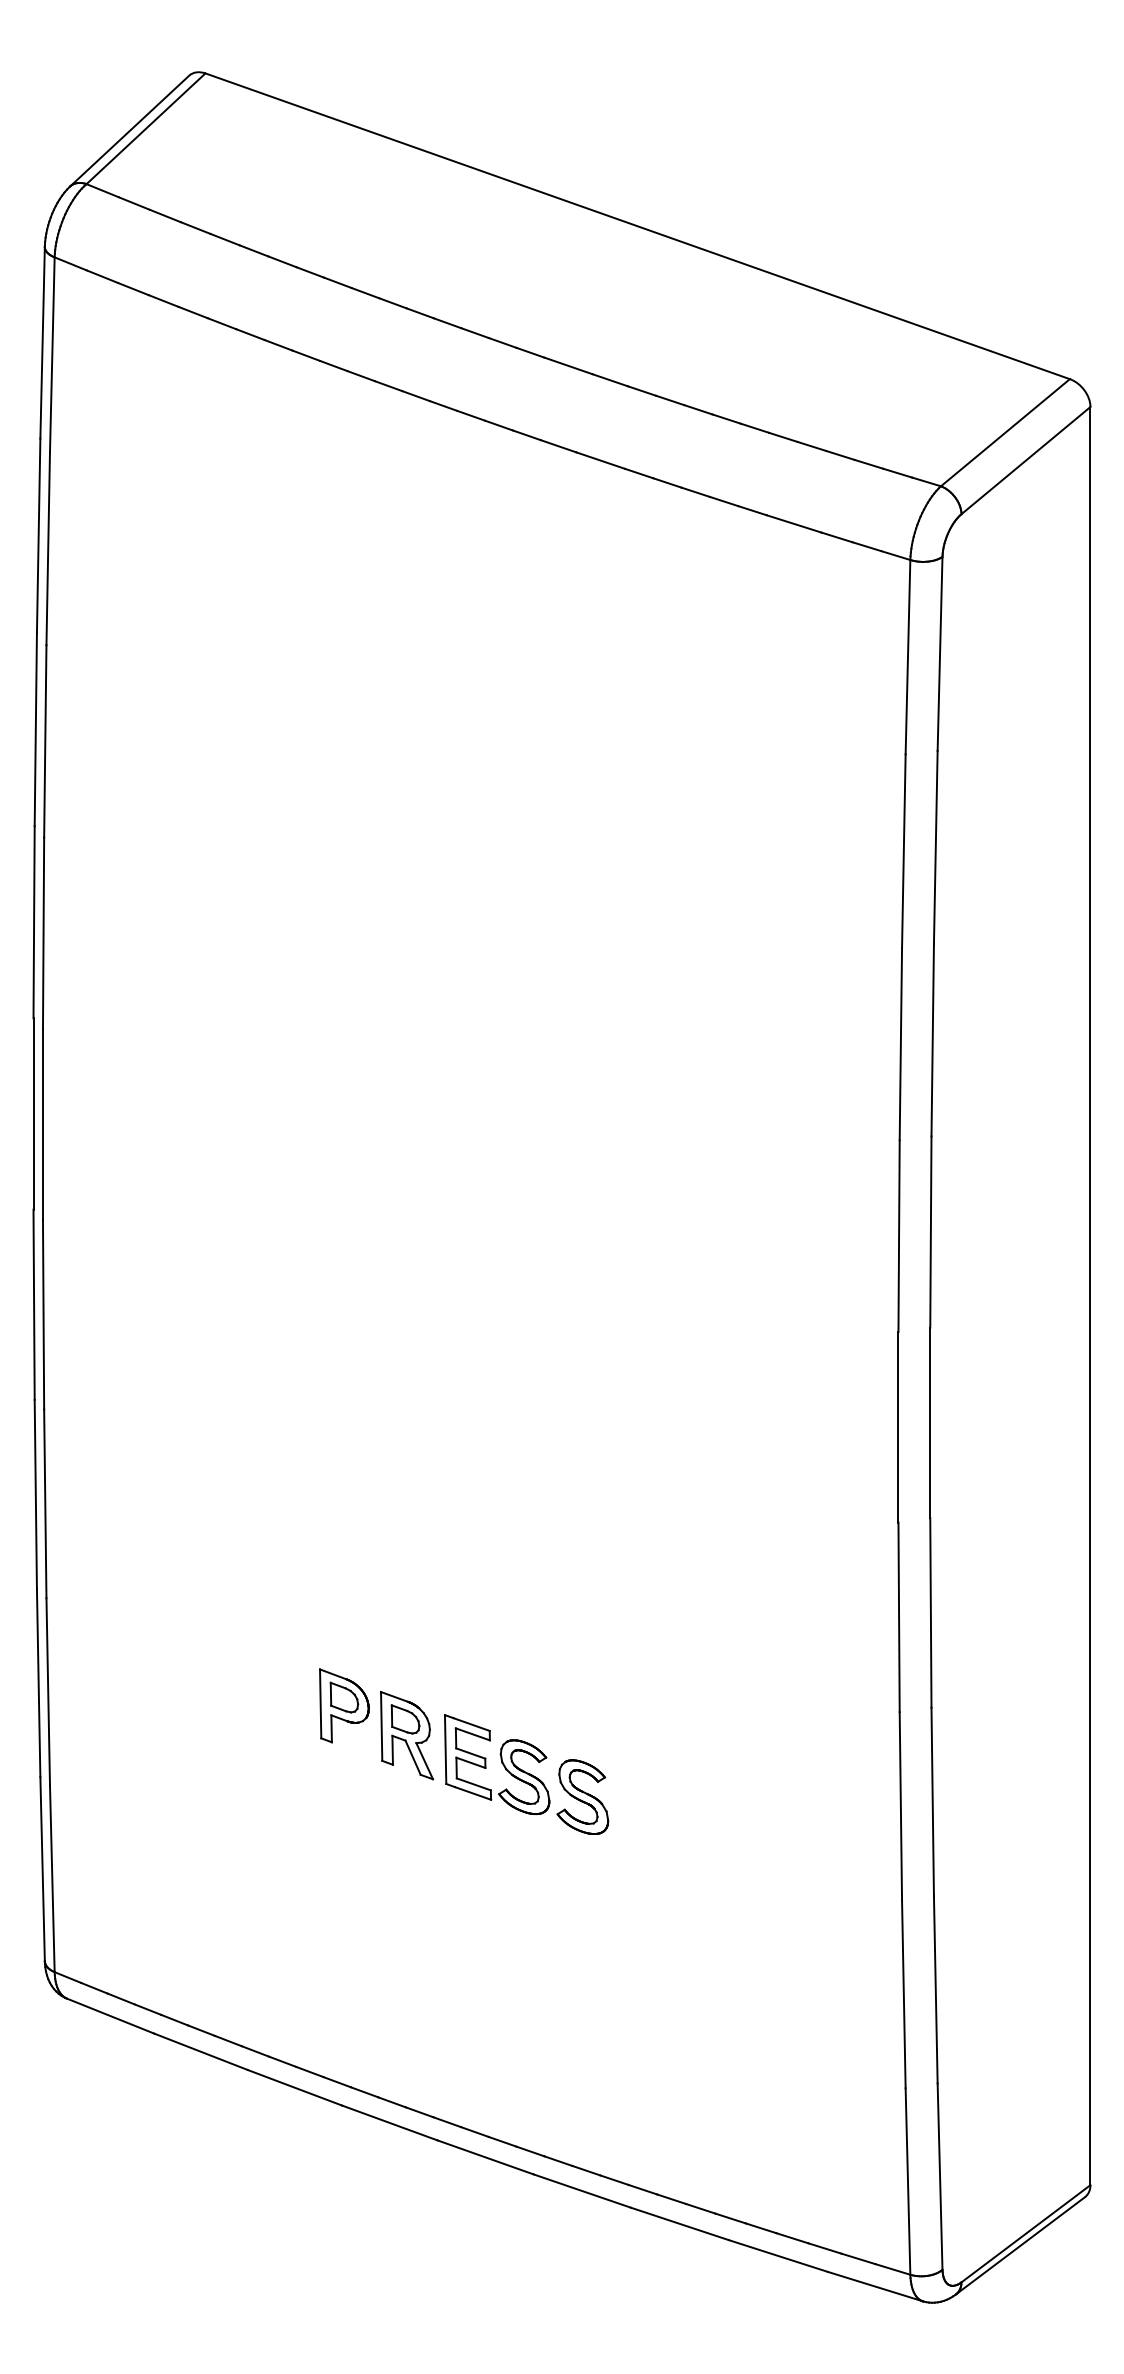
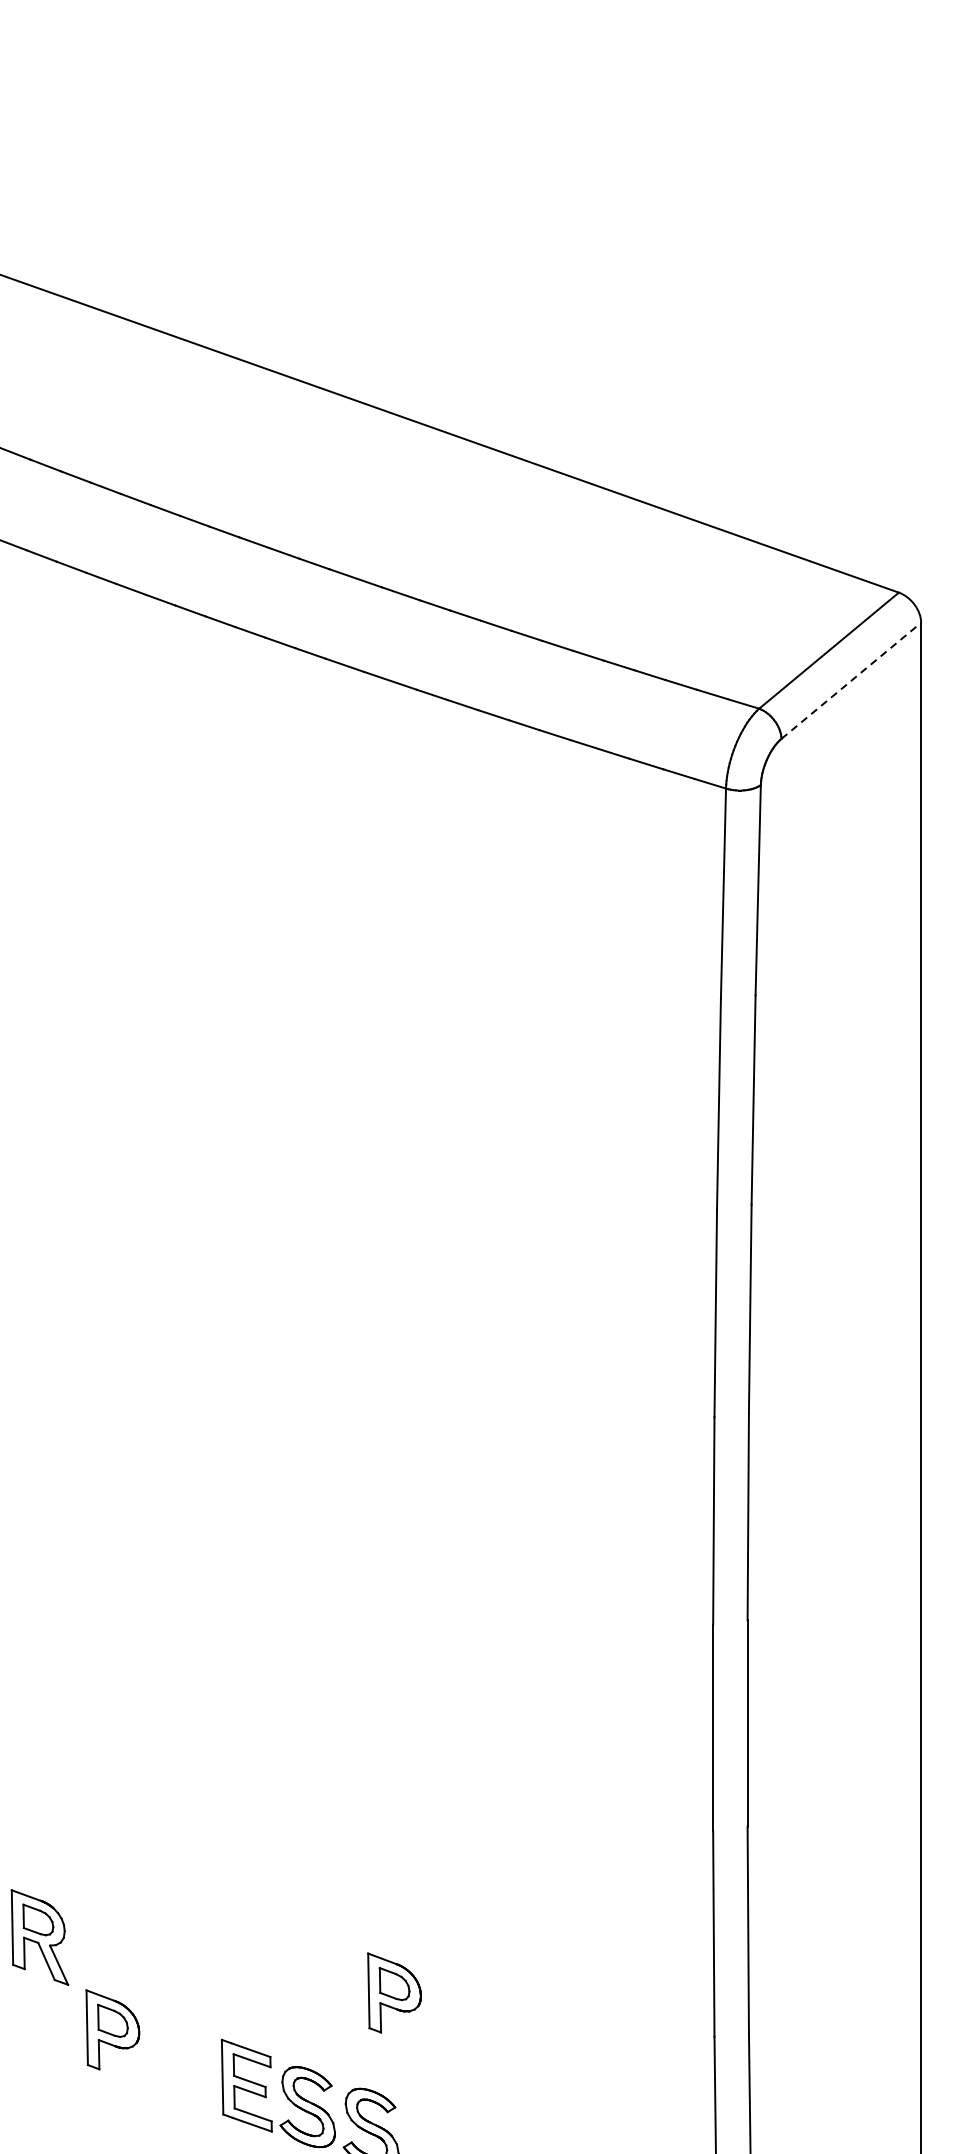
line: (1025, 460) -> (850, 680), solid -> dashed
part: (604, 1671) -> (394, 1992), added
part: (407, 1735) -> (40, 1937), moved

